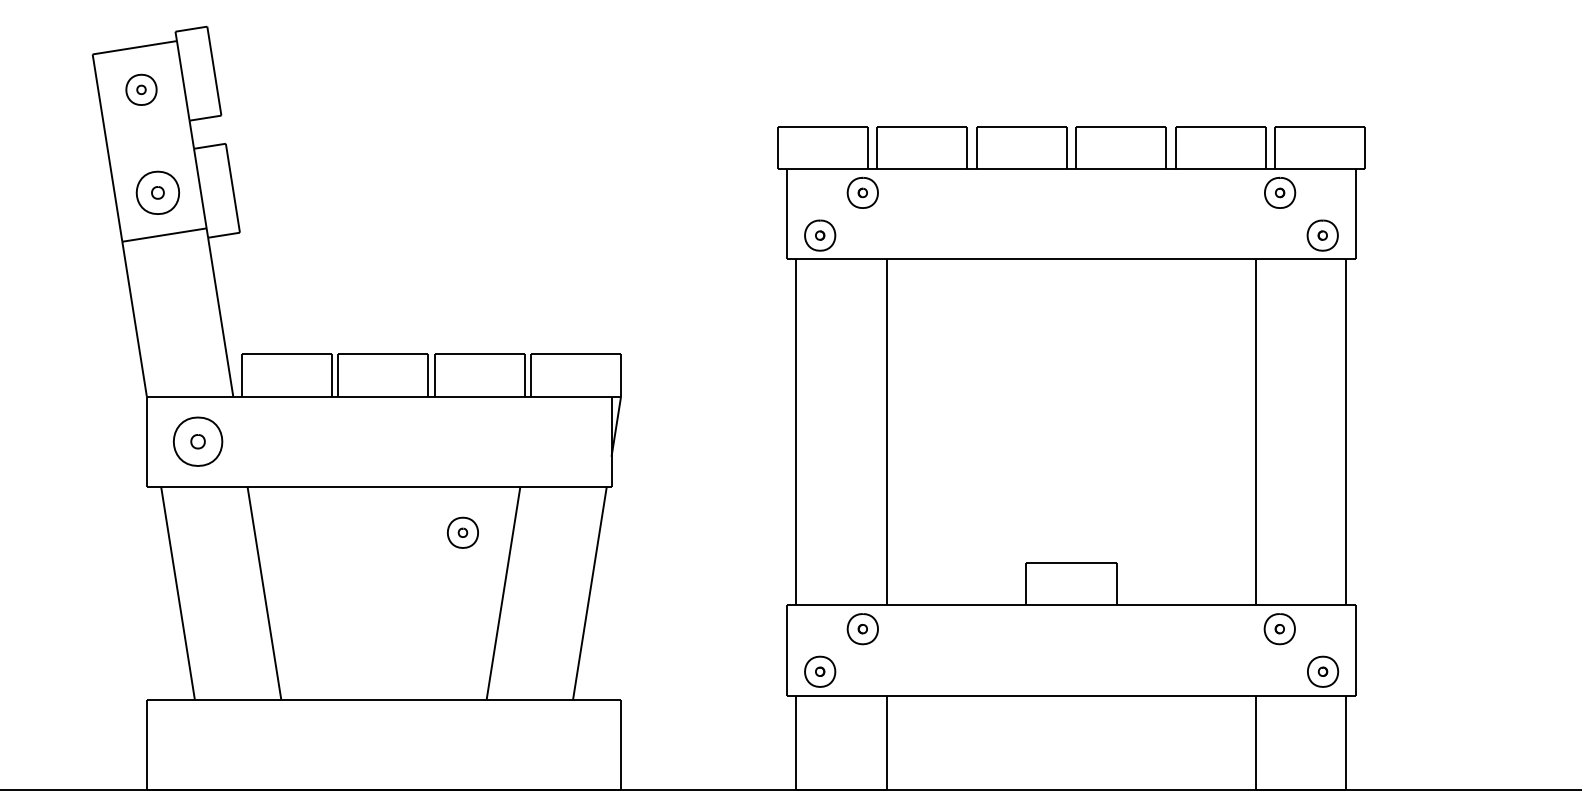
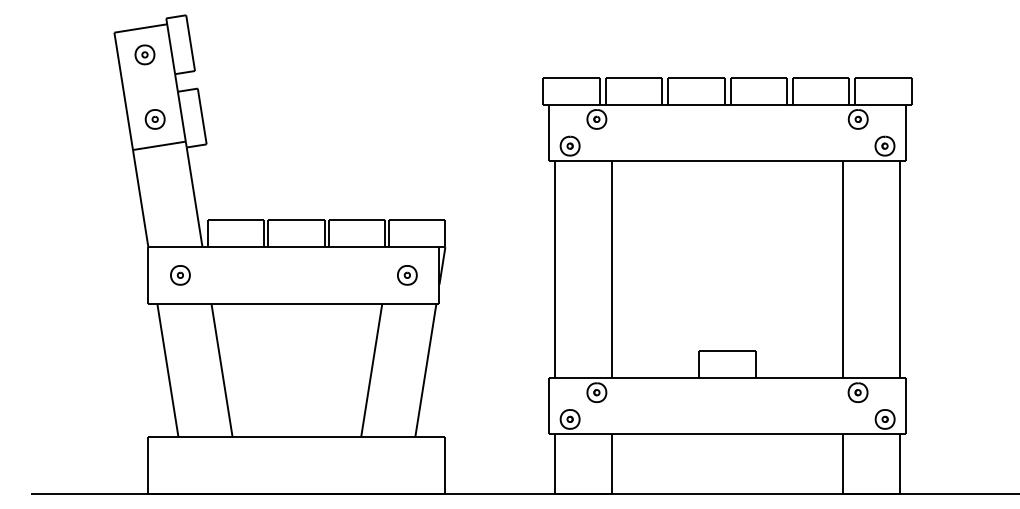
part: (156, 193) -> (154, 119), size x0.71
part: (198, 442) -> (180, 275), size x0.62
part: (463, 533) -> (407, 275), moved

